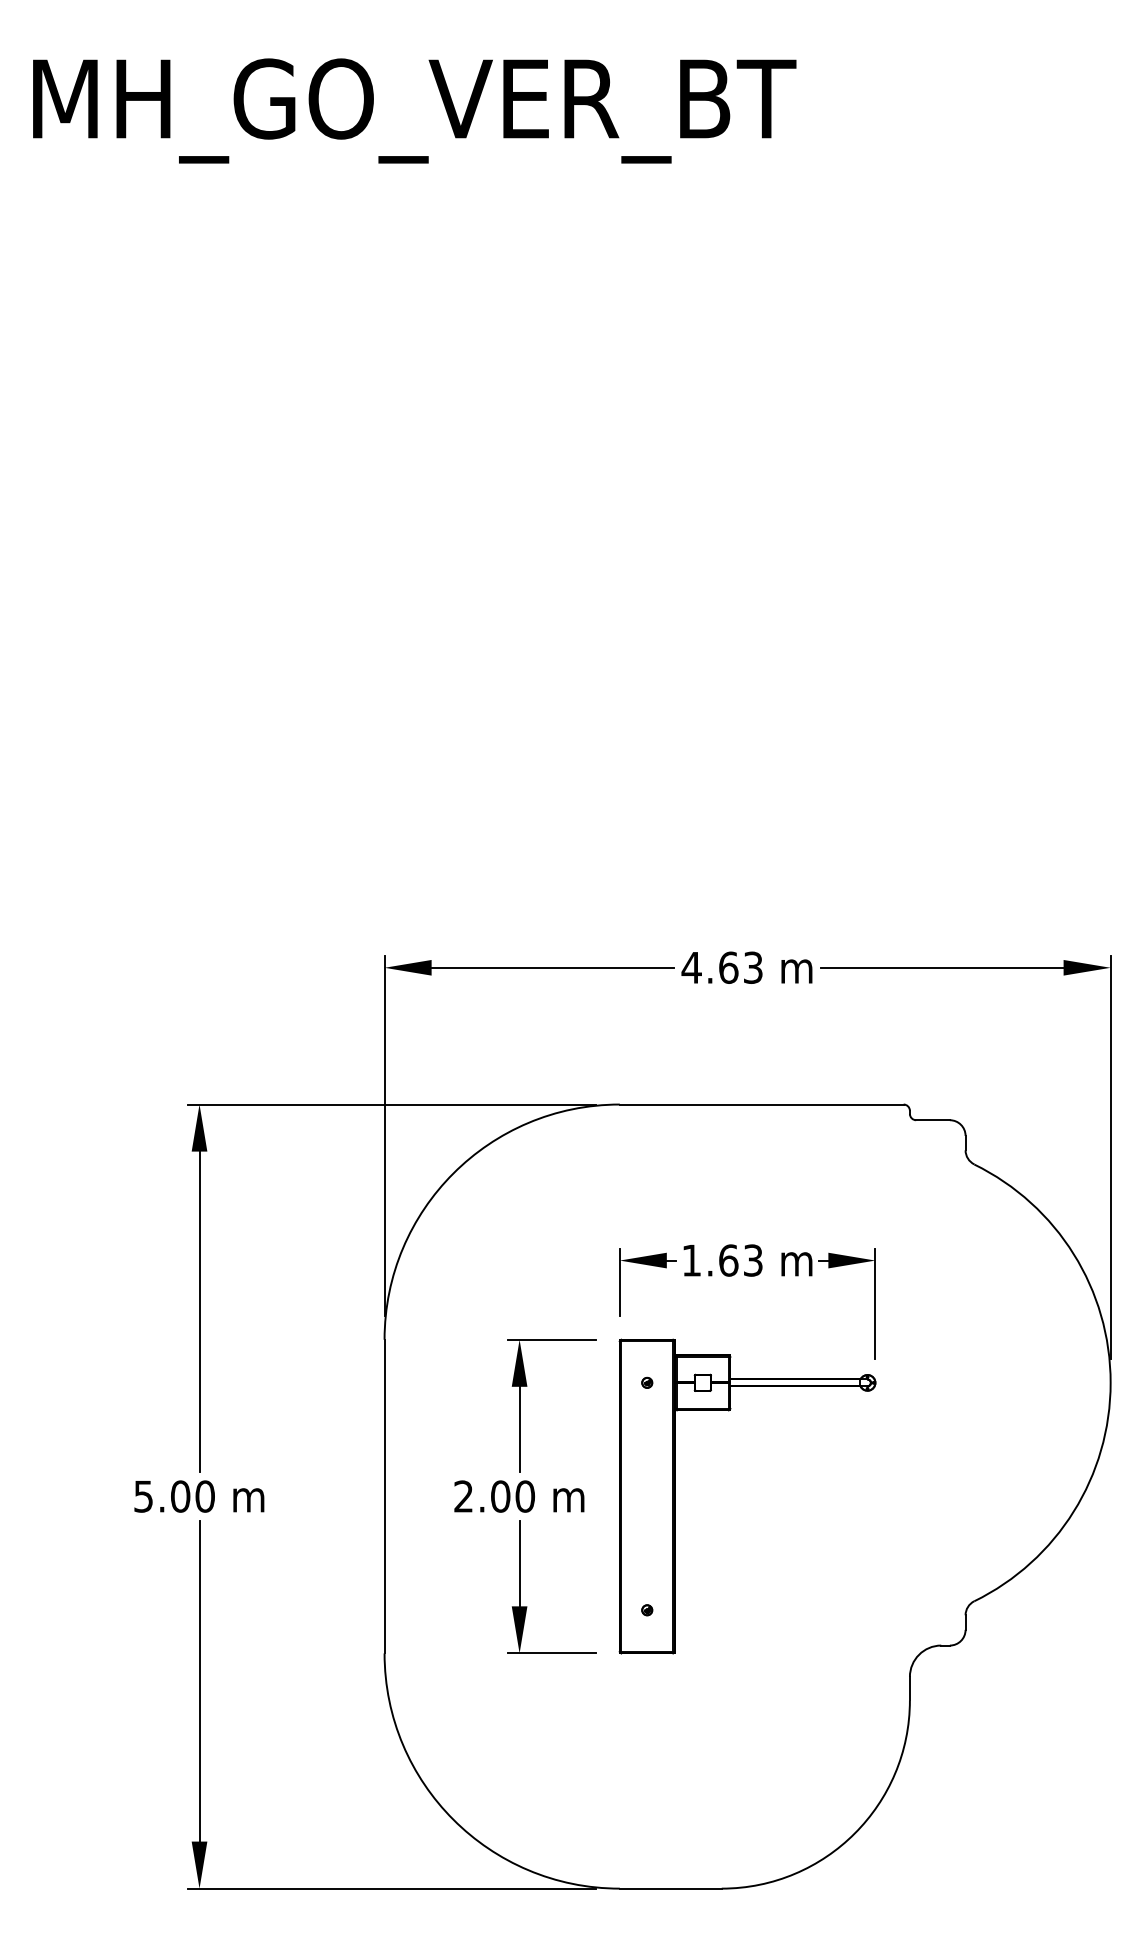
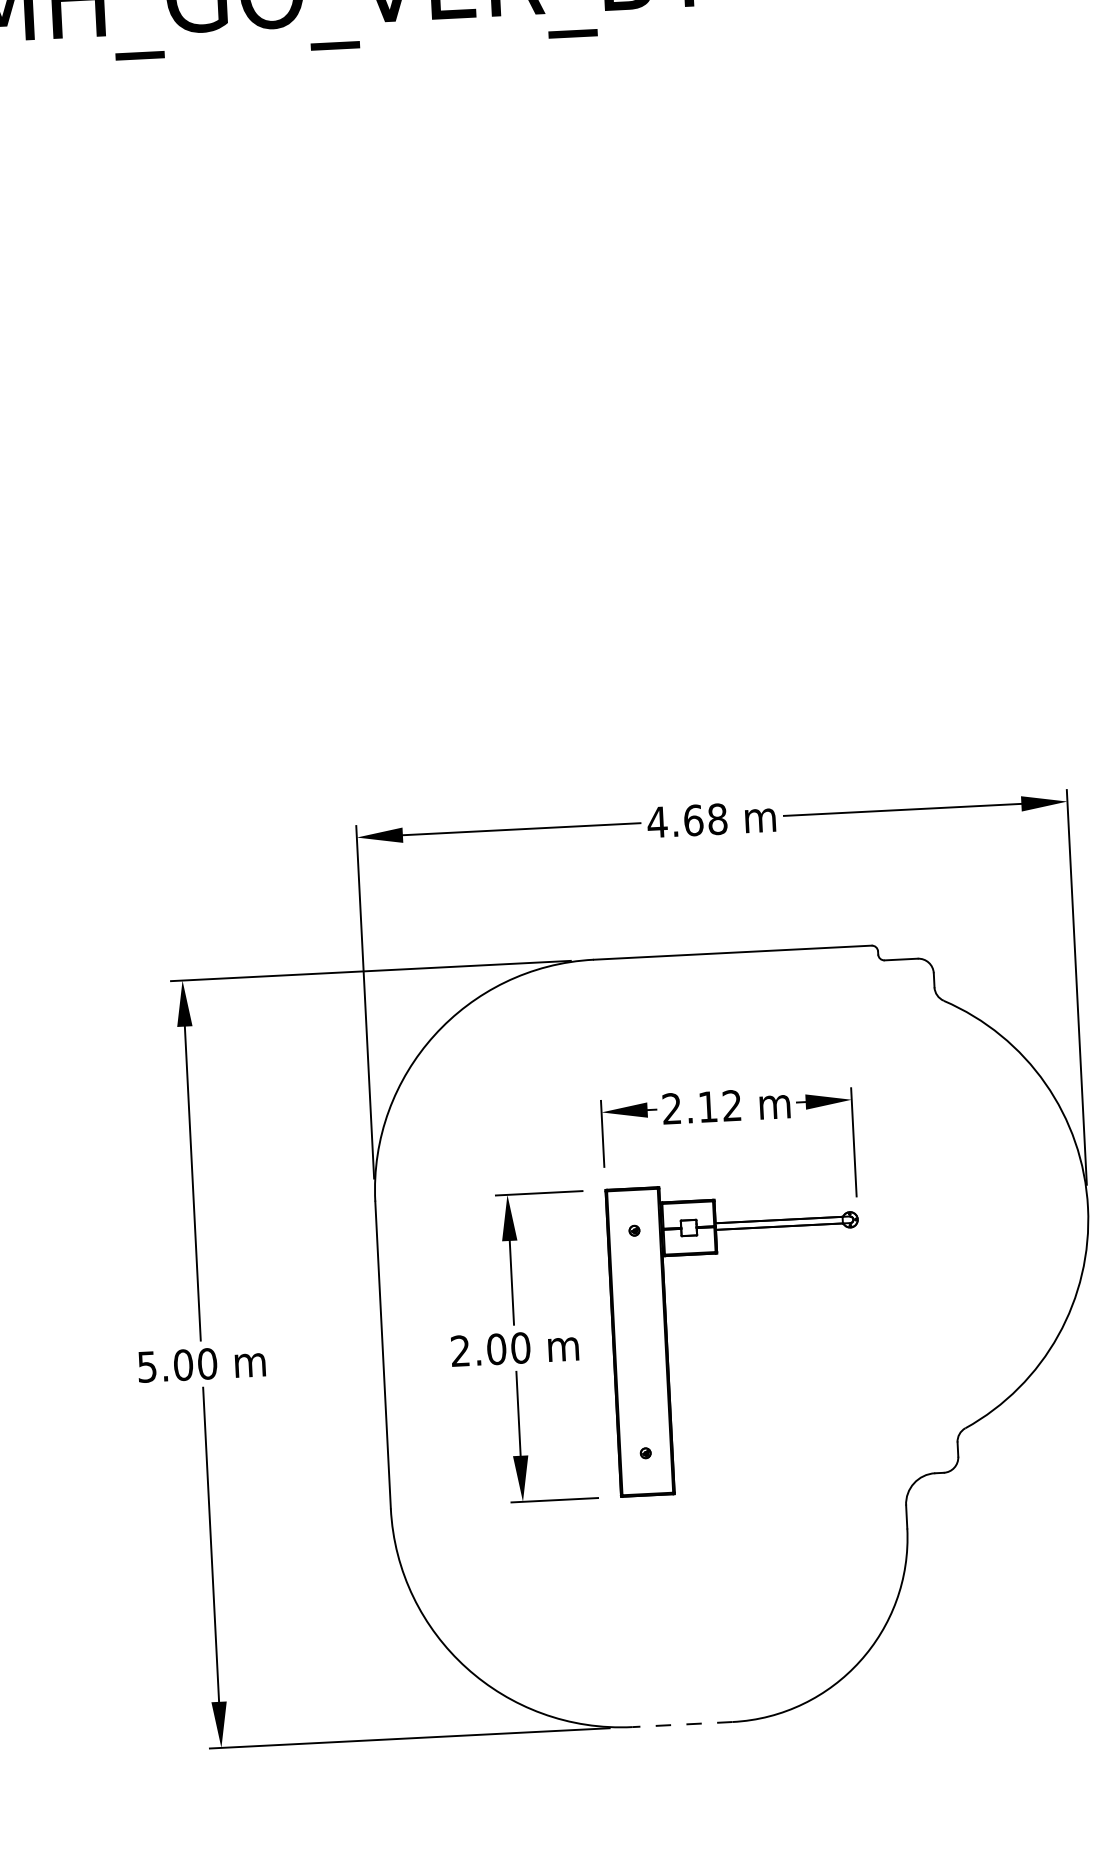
text: (752, 967) -> (716, 819), 4.63 -> 4.68
text: (722, 1260) -> (702, 1107), 1.63 -> 2.12
line: (670, 1888) -> (682, 1724), solid -> dashed

